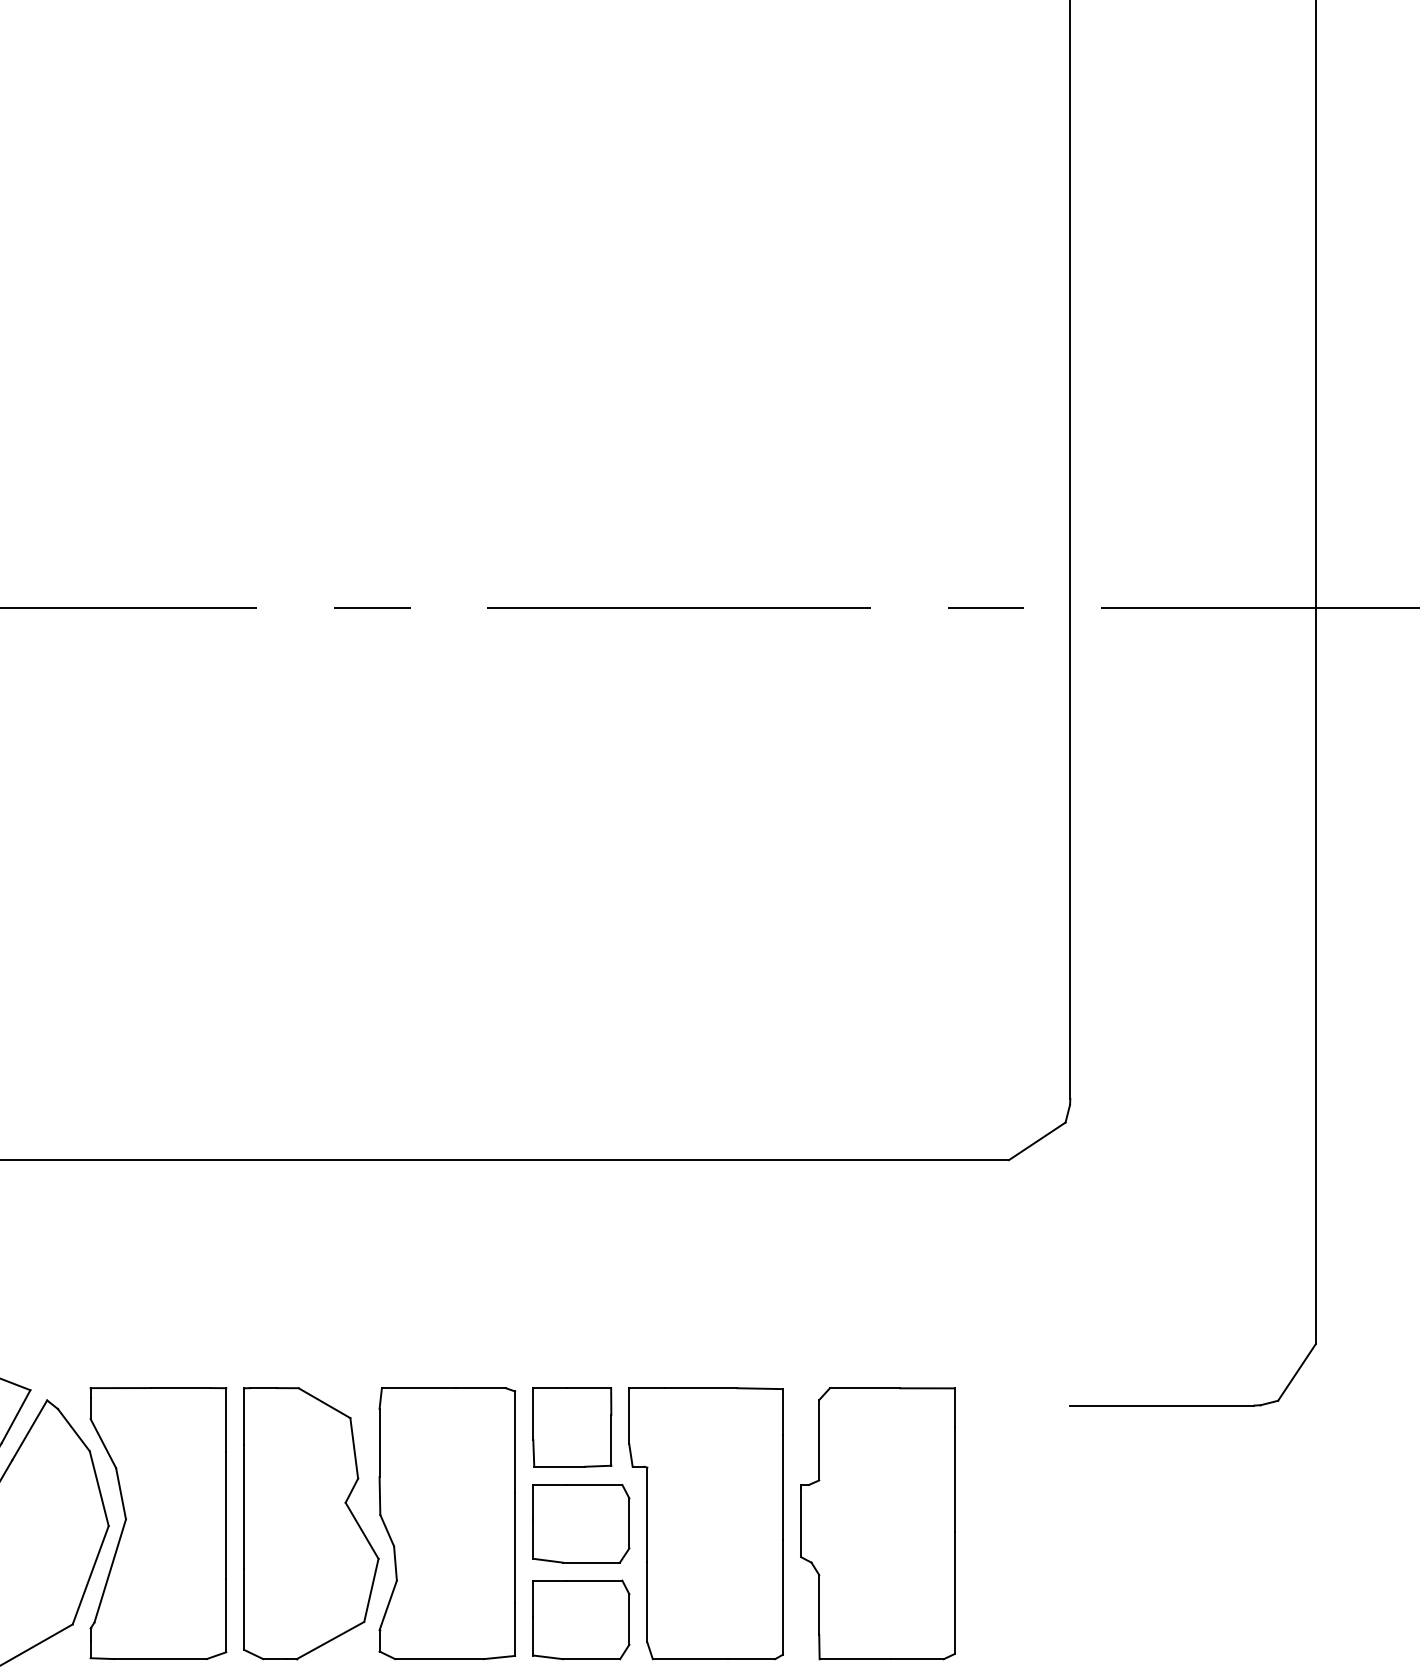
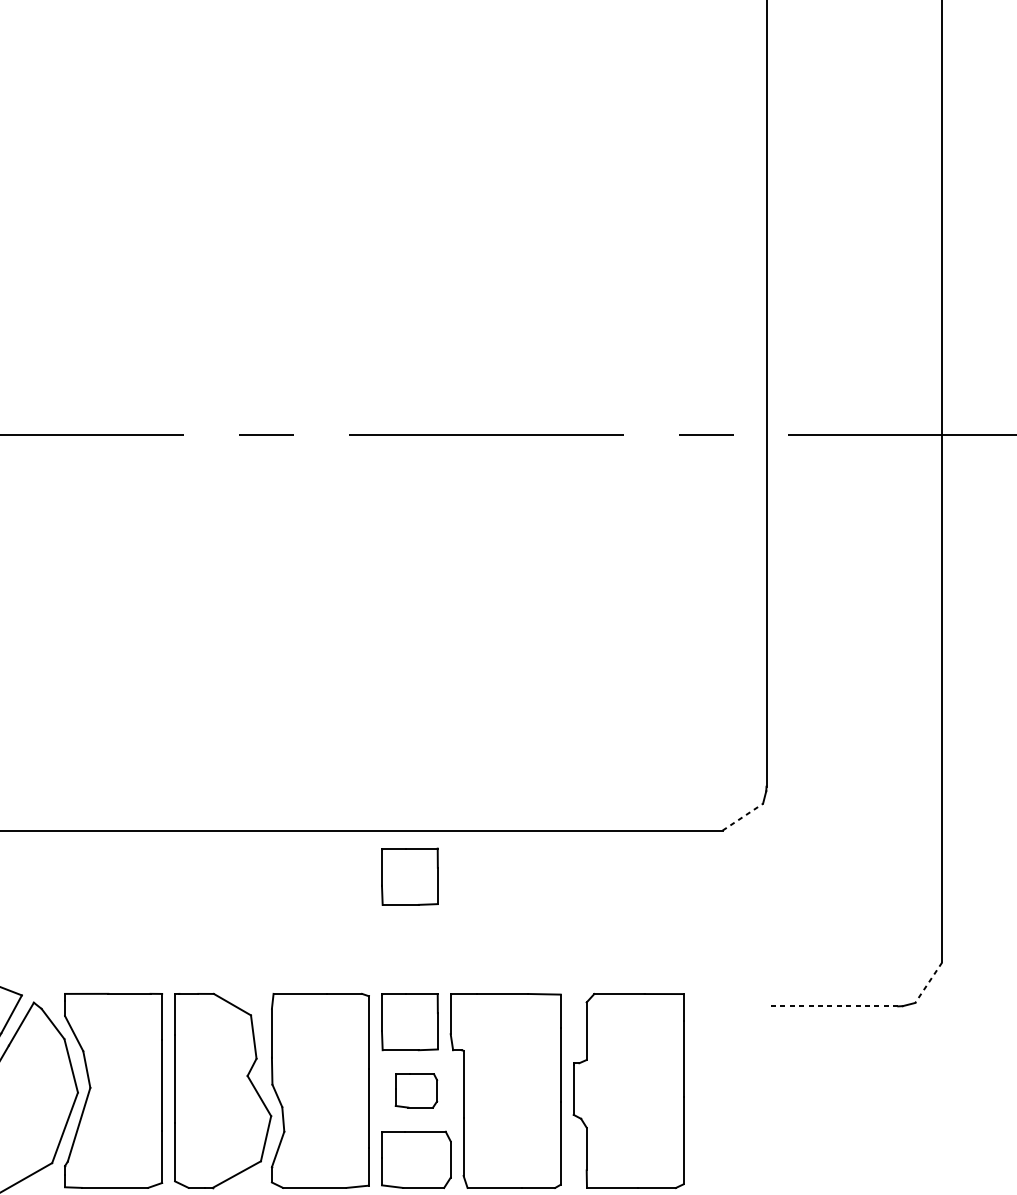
line: (1037, 1141) -> (742, 817), solid -> dashed
part: (572, 1224) -> (410, 876), added
line: (1296, 1372) -> (928, 982), solid -> dashed
line: (1161, 1405) -> (831, 1006), solid -> dashed
part: (581, 1523) -> (416, 1090), size x0.6

